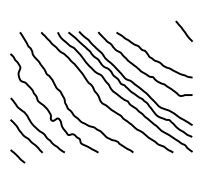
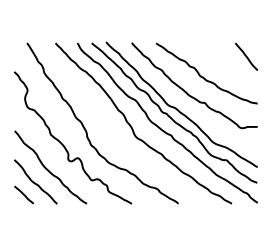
line: (184, 31) -> (246, 56), moved
line: (18, 156) -> (24, 194), moved

